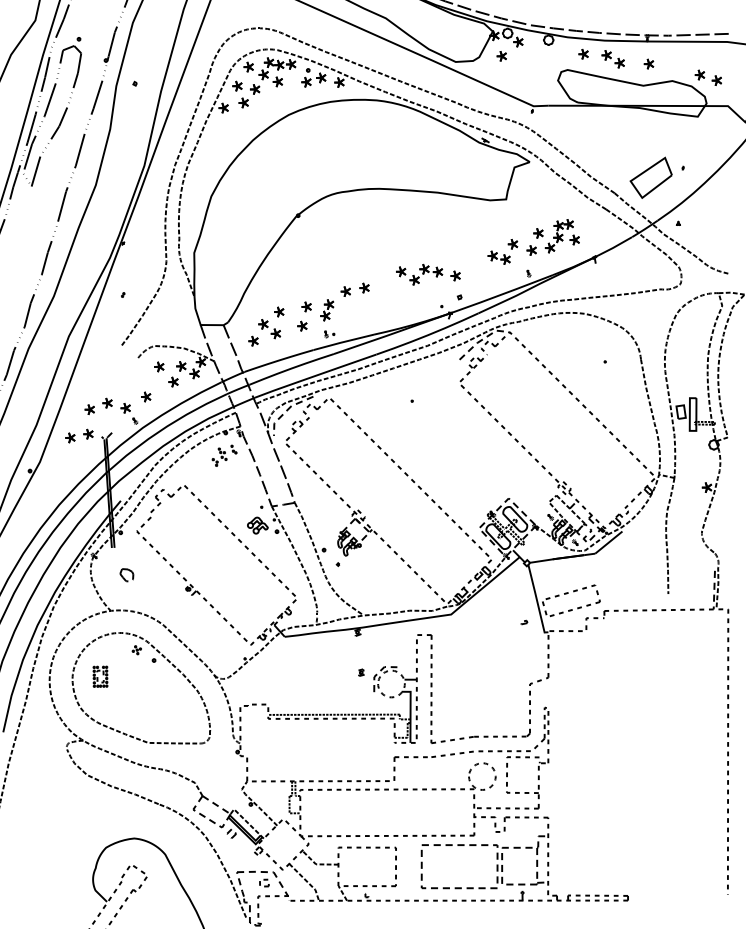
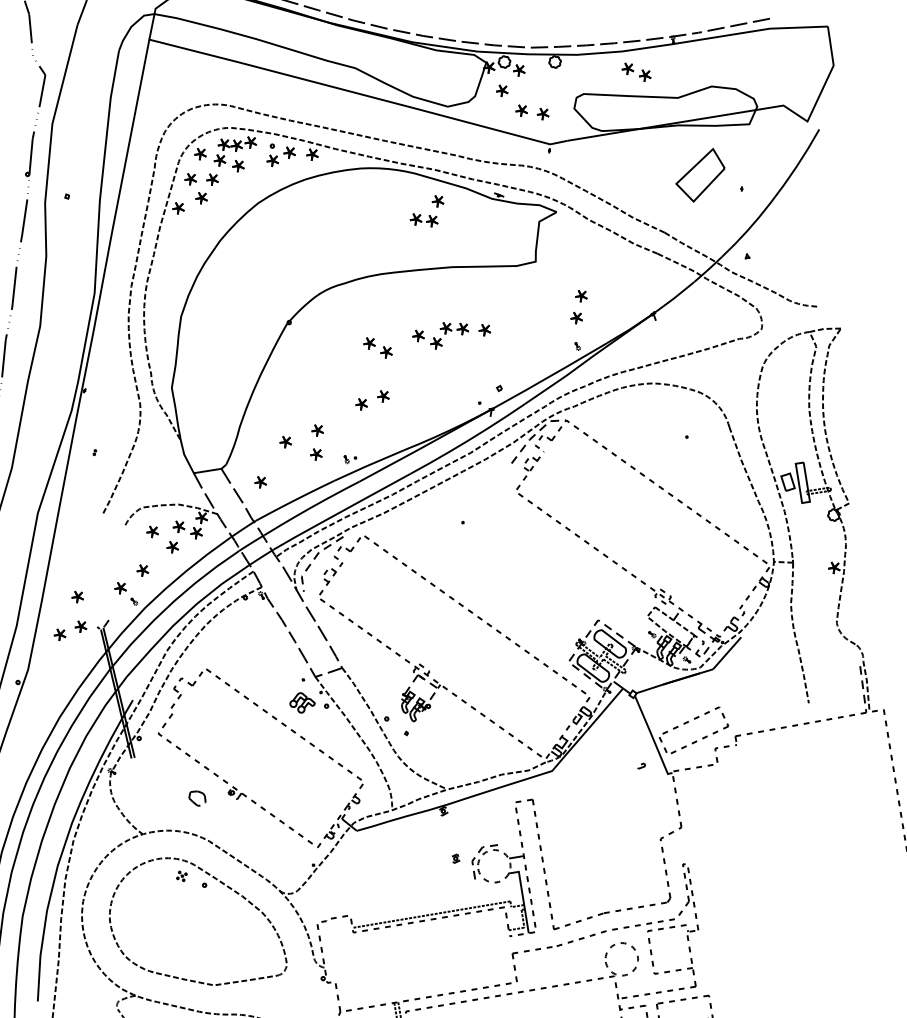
part: (583, 54) -> (599, 72), removed
part: (648, 63) -> (679, 70), removed
part: (707, 77) -> (531, 112), moved
part: (650, 177) -> (699, 175), moved
part: (561, 236) -> (609, 295), removed
part: (502, 251) -> (426, 211), moved
part: (428, 274) -> (451, 333), moved
part: (327, 310) -> (343, 430), removed
part: (269, 329) -> (377, 348), moved
part: (107, 402) -> (97, 584), removed
part: (224, 455) -> (248, 625), removed
part: (126, 575) -> (196, 798), moved
part: (100, 676) -> (143, 915), removed

